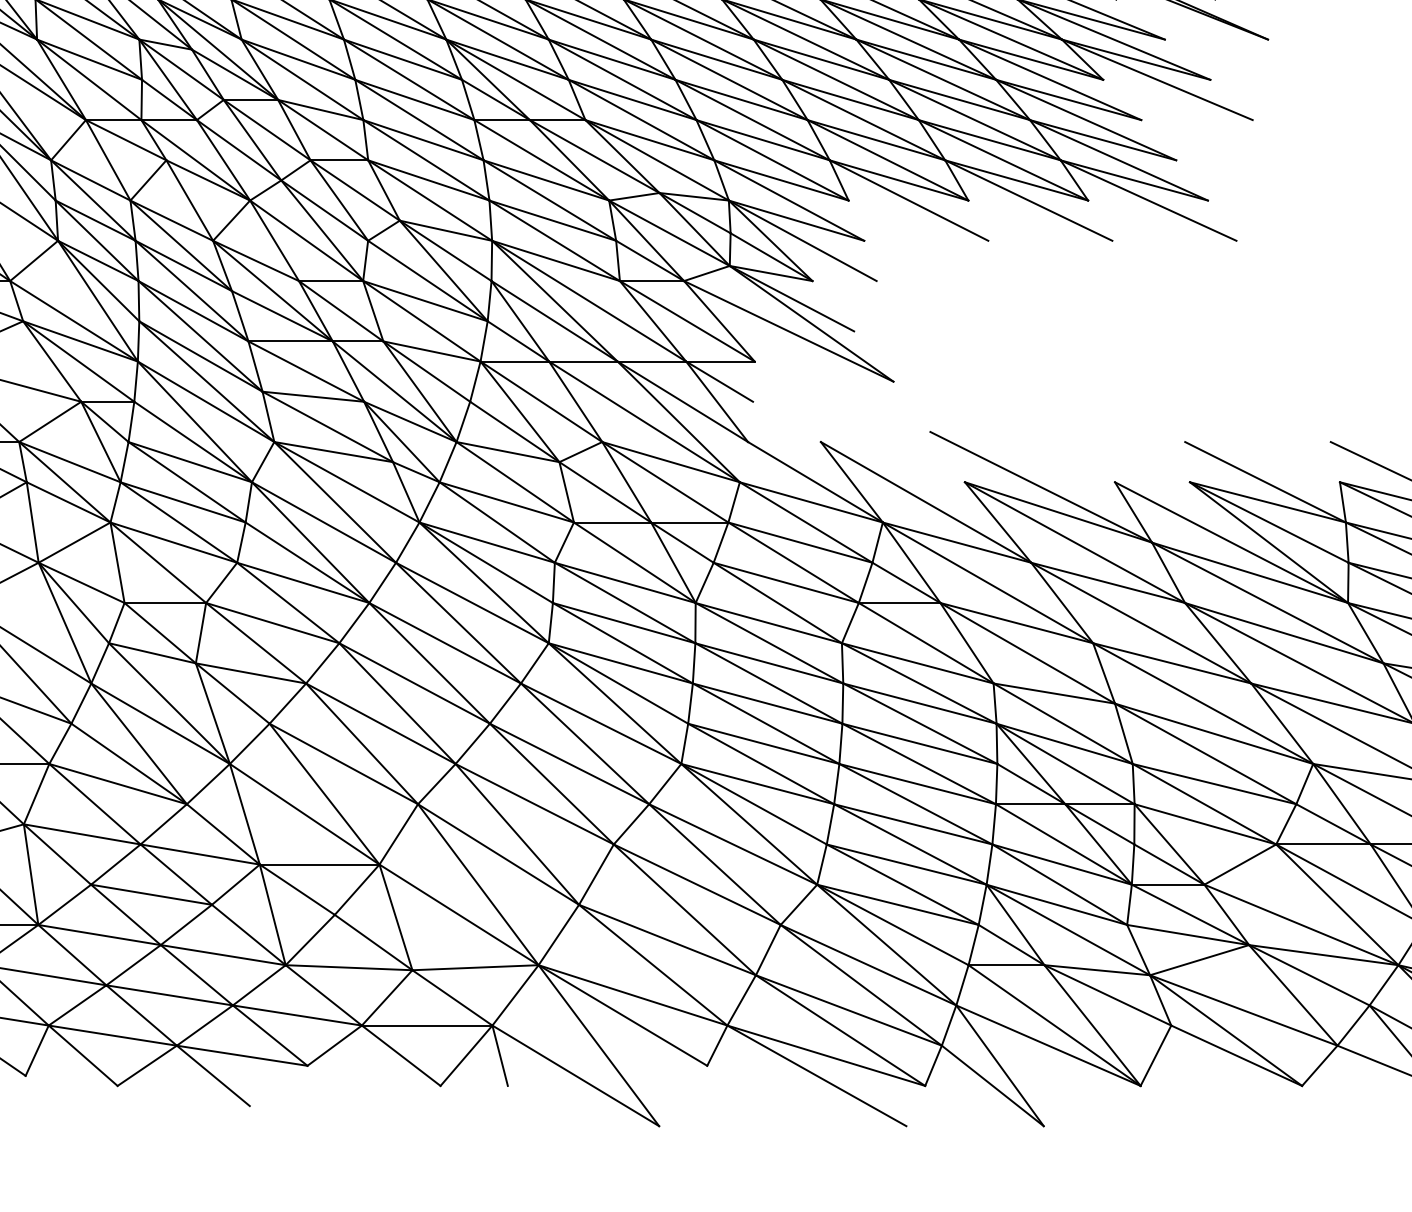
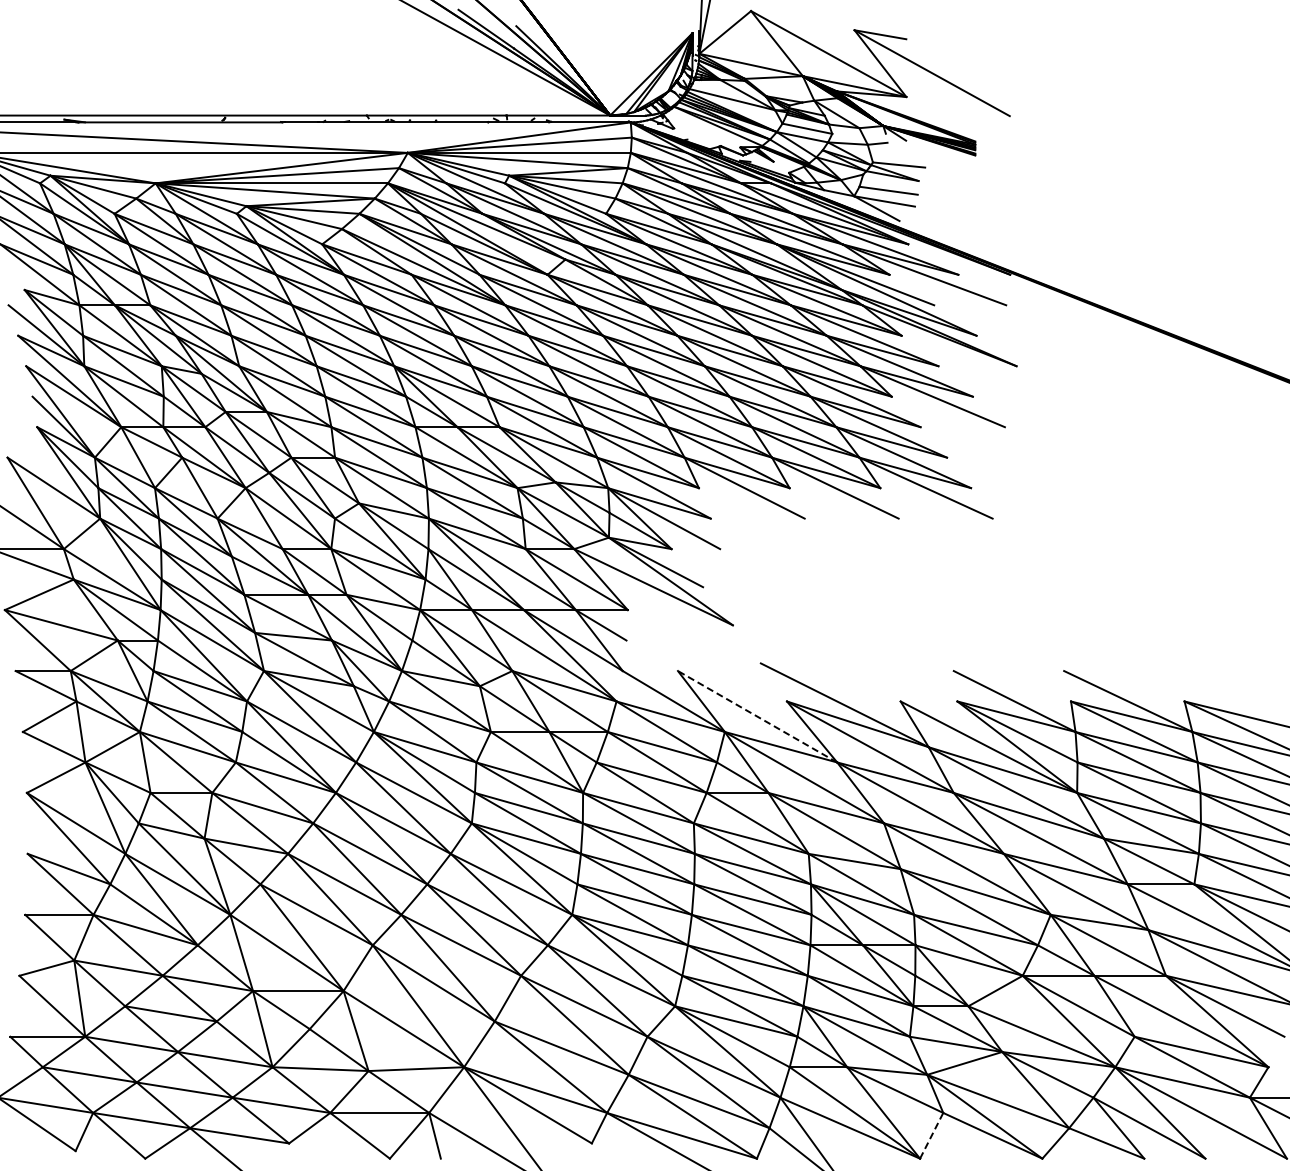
line: (925, 502) -> (757, 716), solid -> dashed
line: (1155, 1055) -> (931, 1135), solid -> dashed

